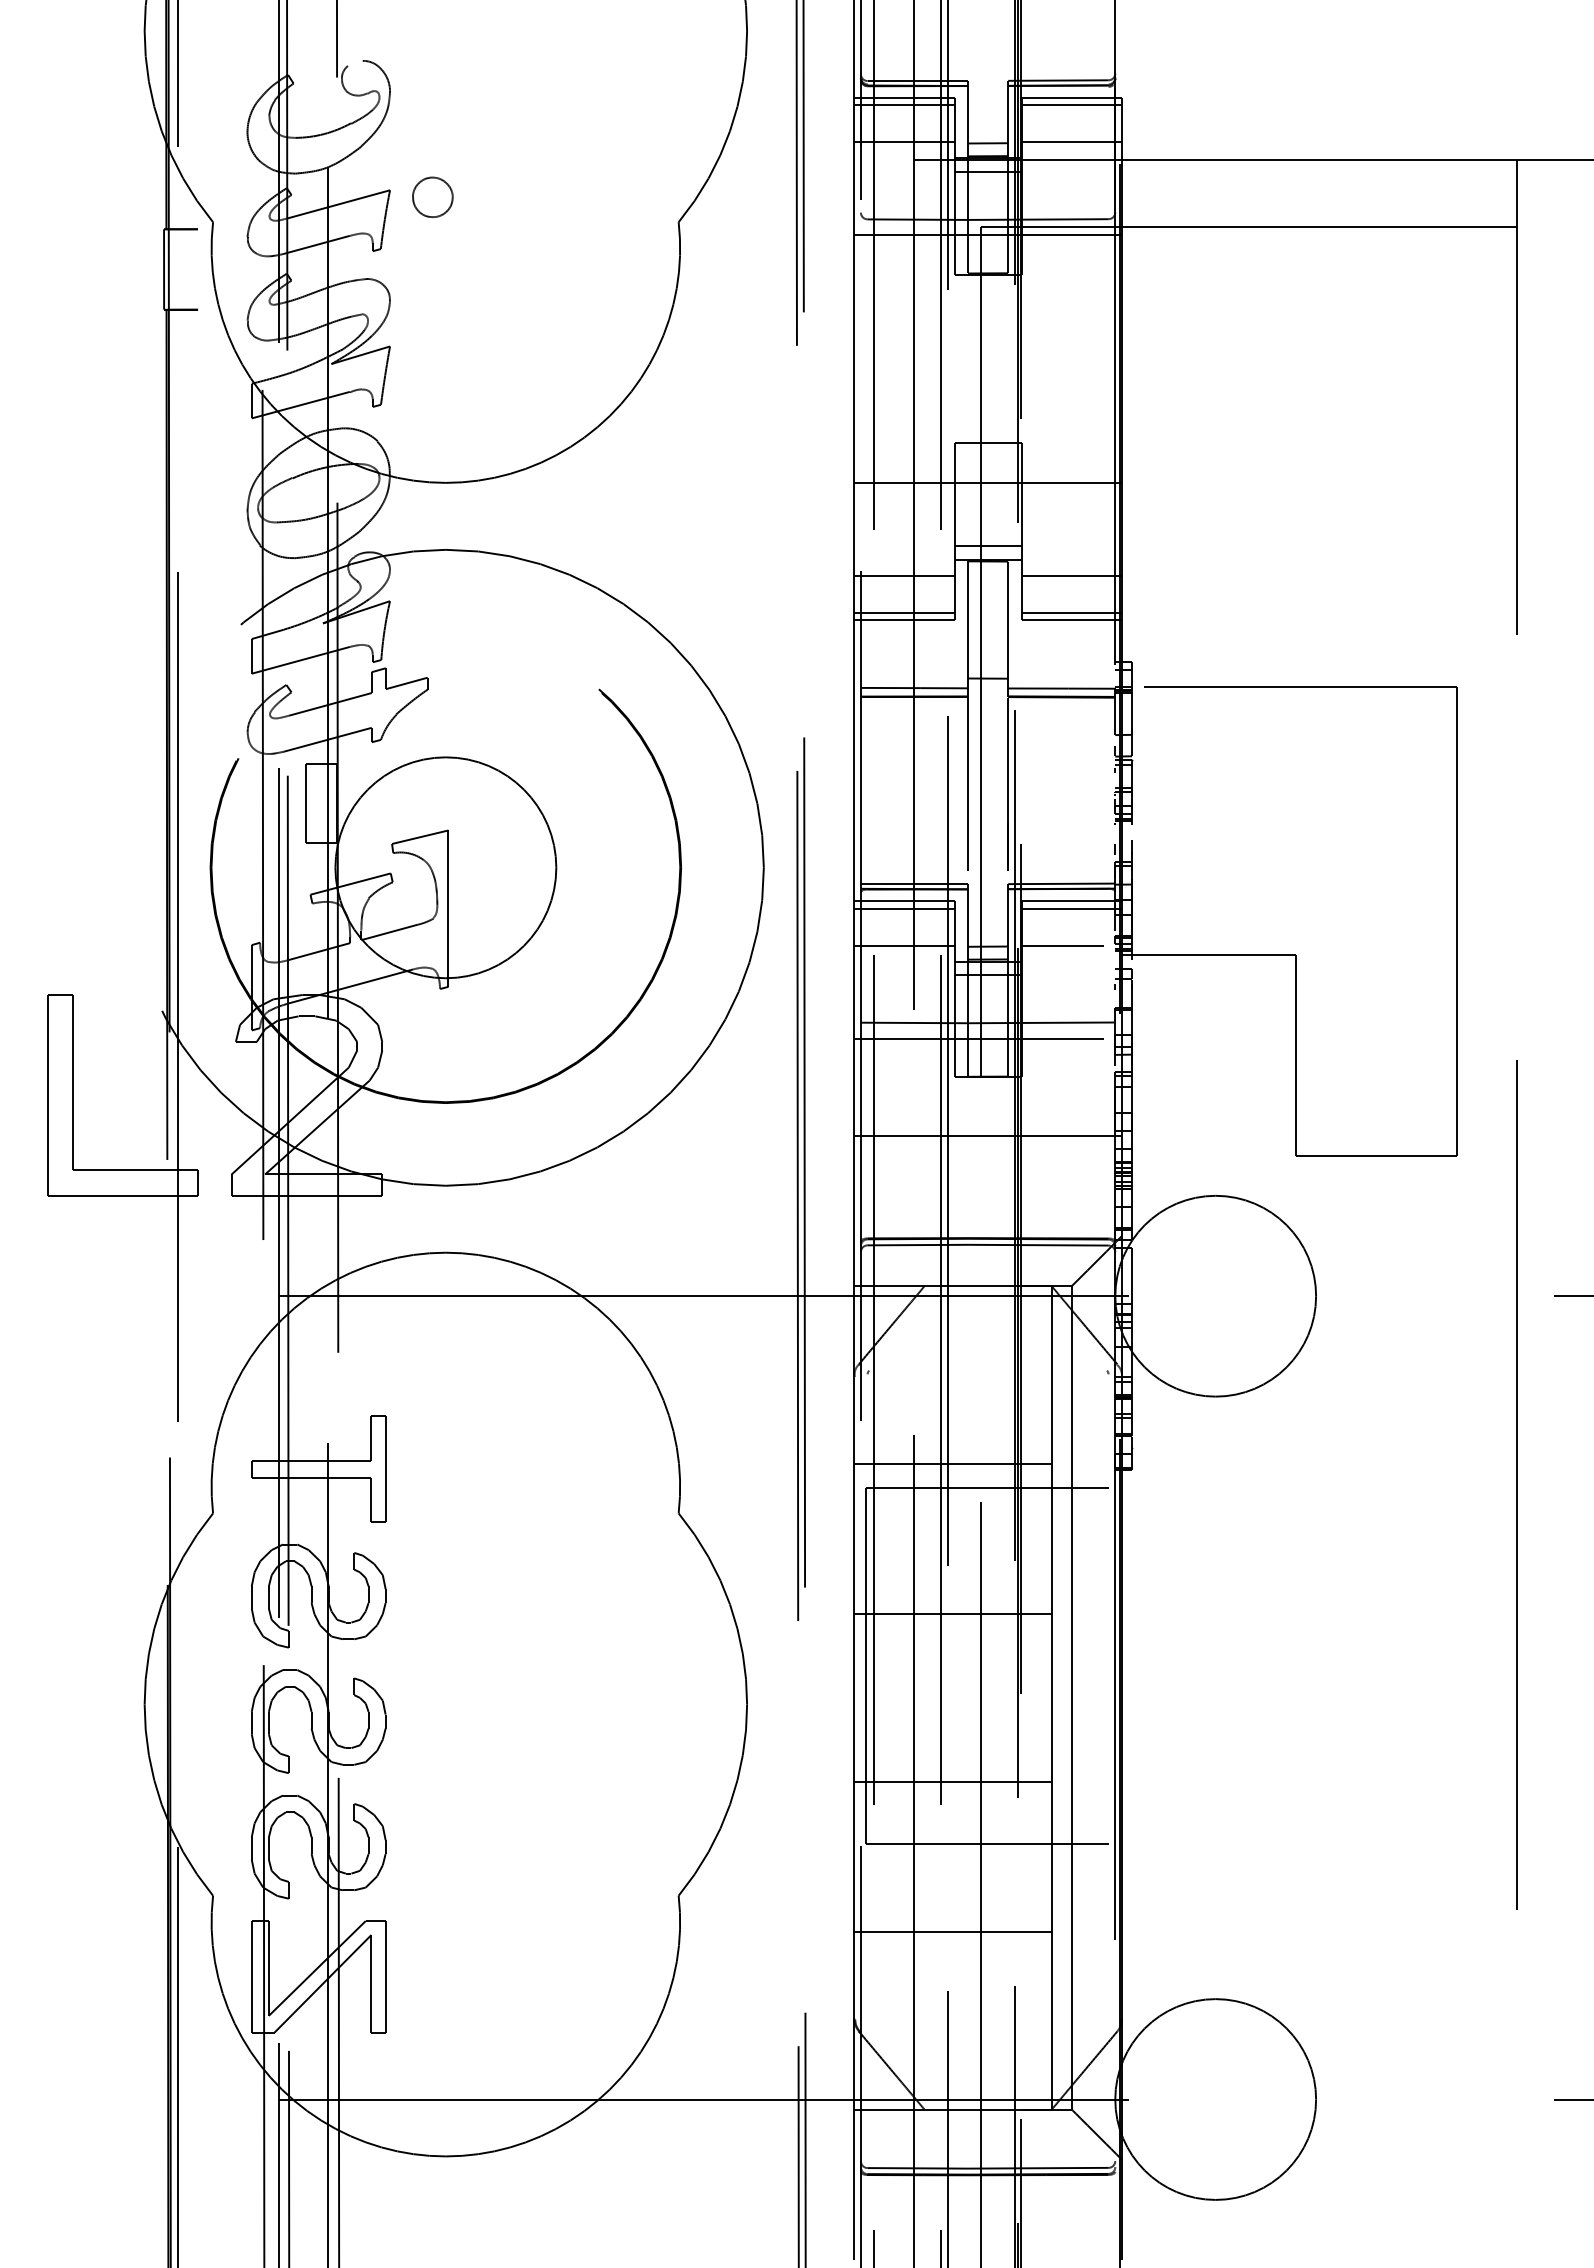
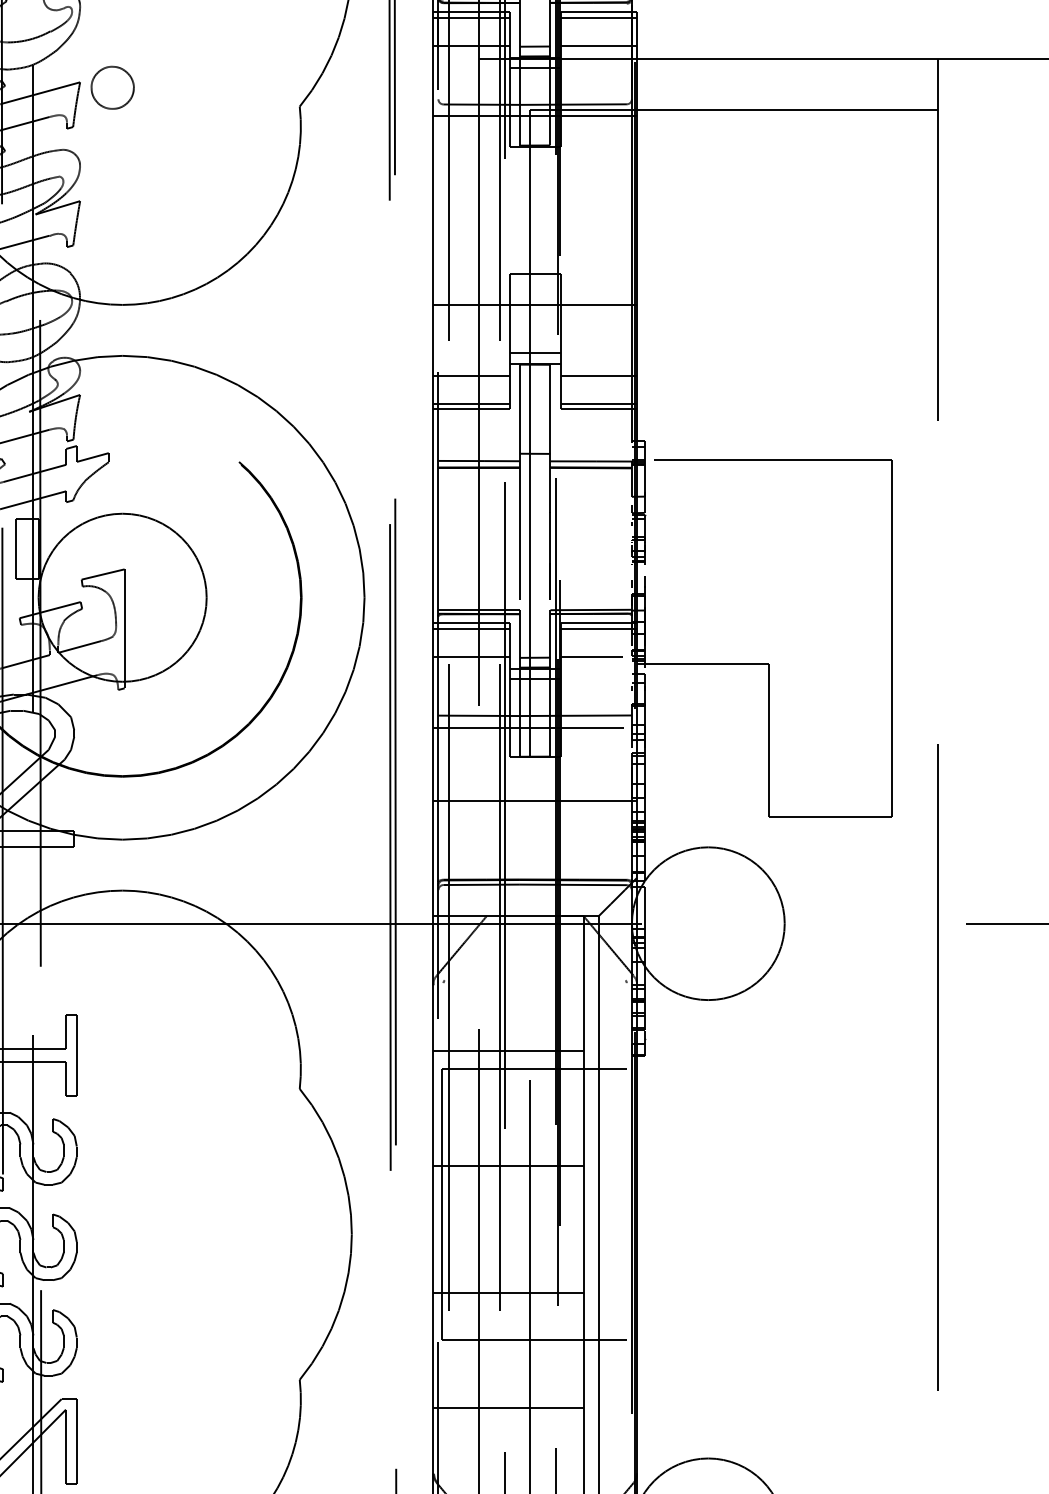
part: (432, 196) -> (112, 87), size x1.4

